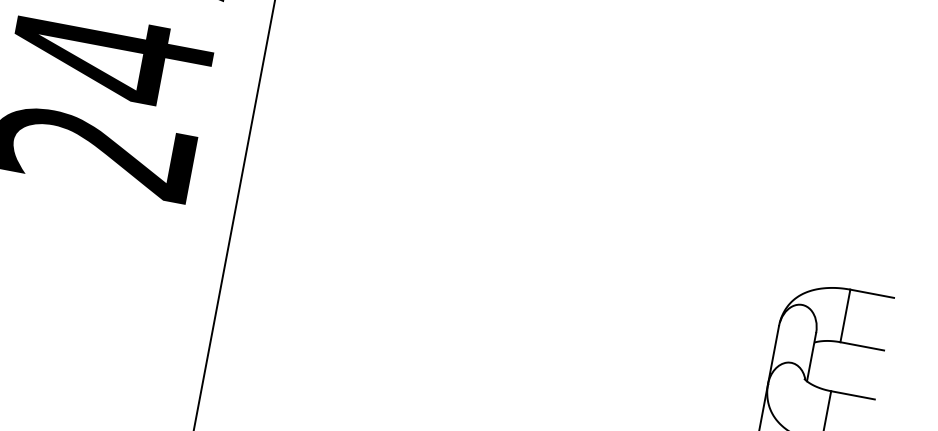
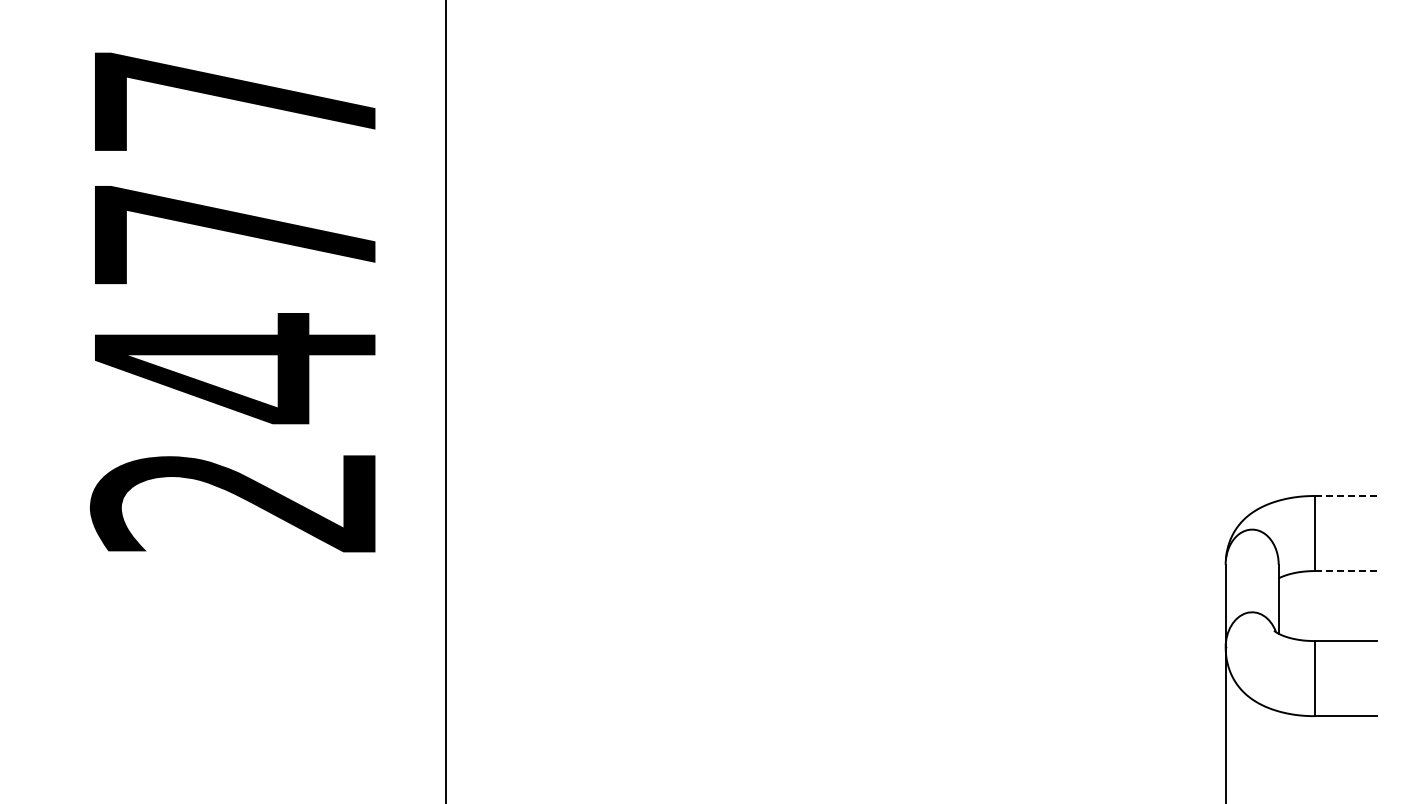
line: (872, 293) -> (1345, 495), solid -> dashed
line: (862, 346) -> (1346, 571), solid -> dashed

